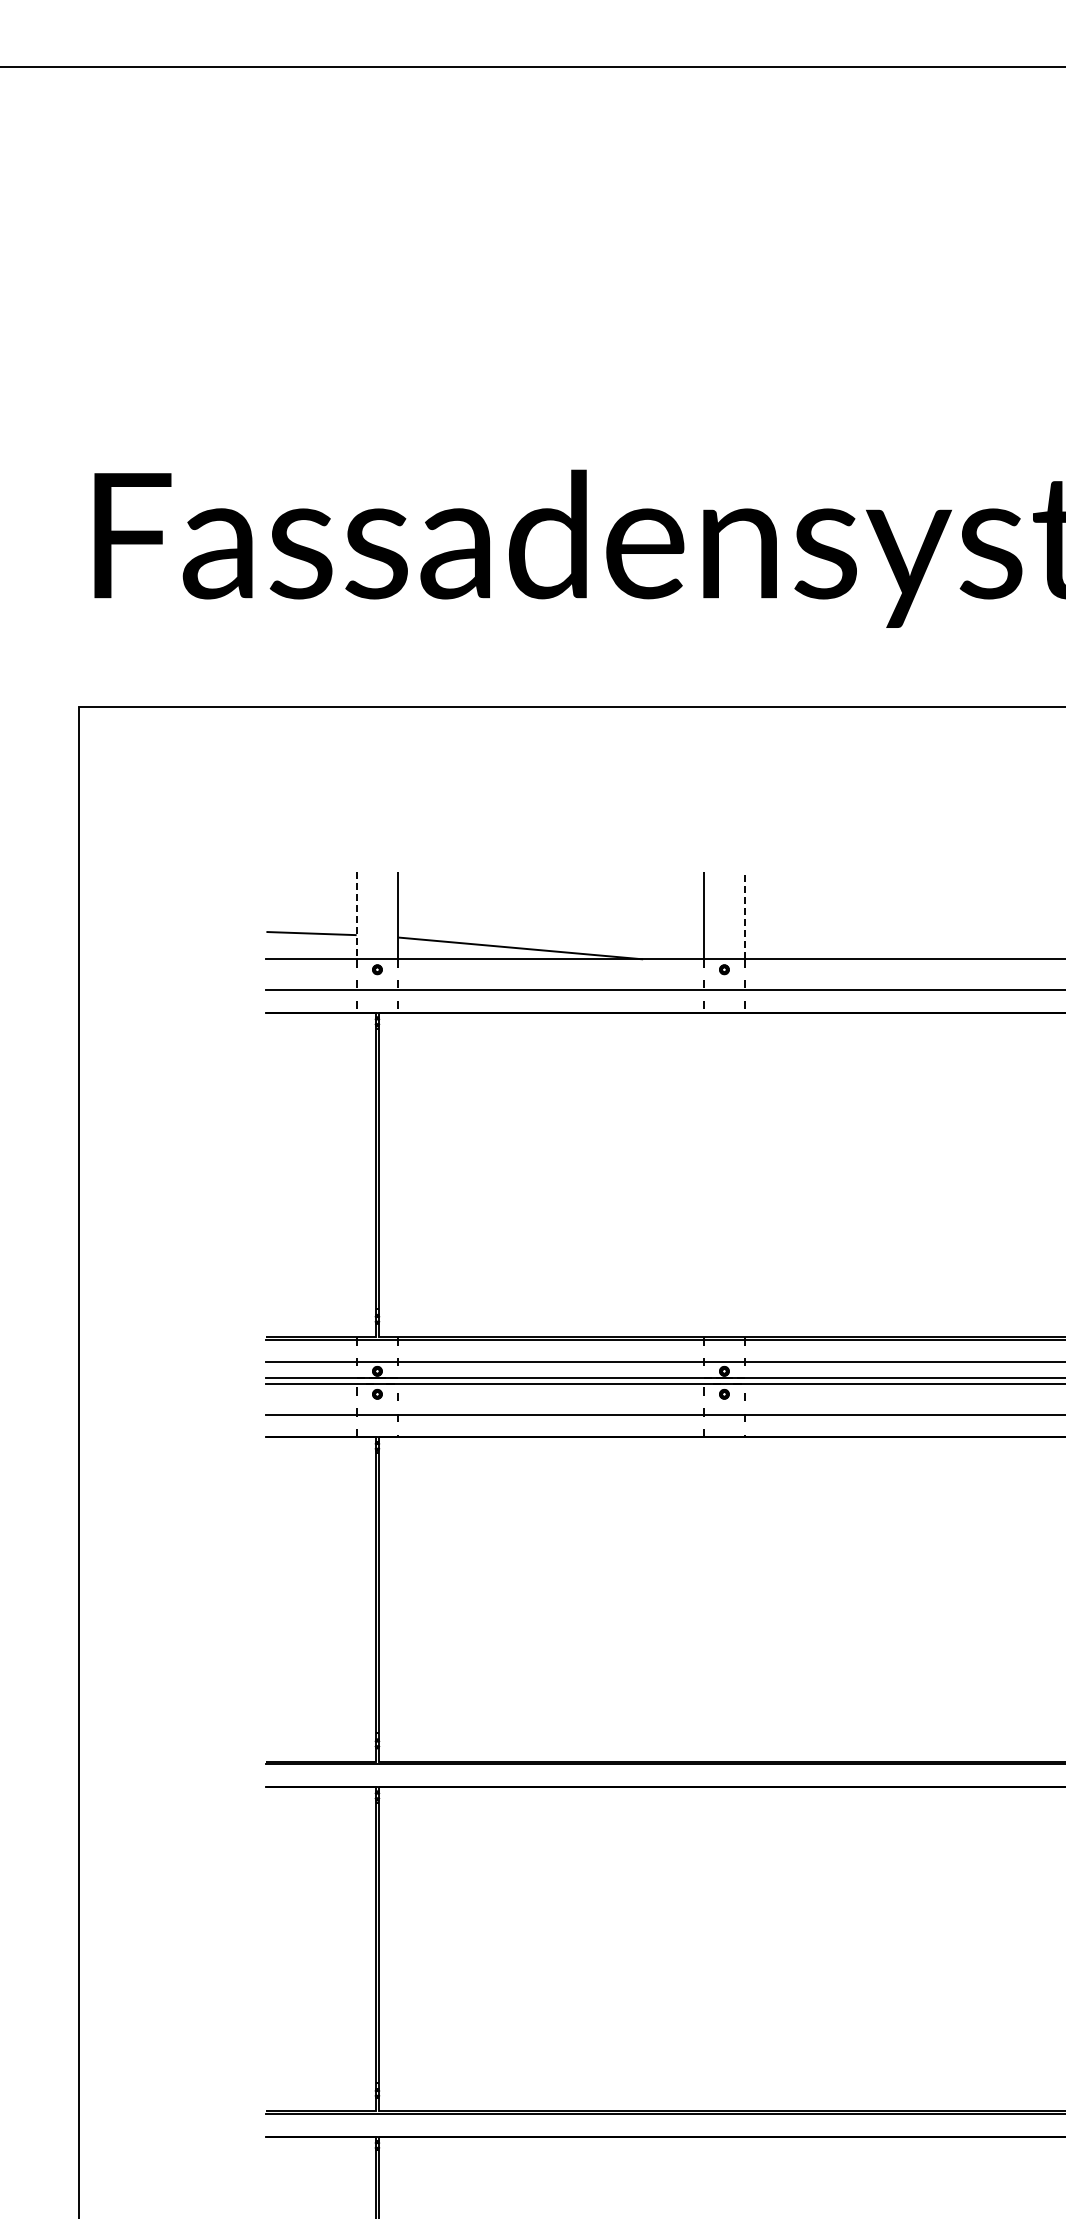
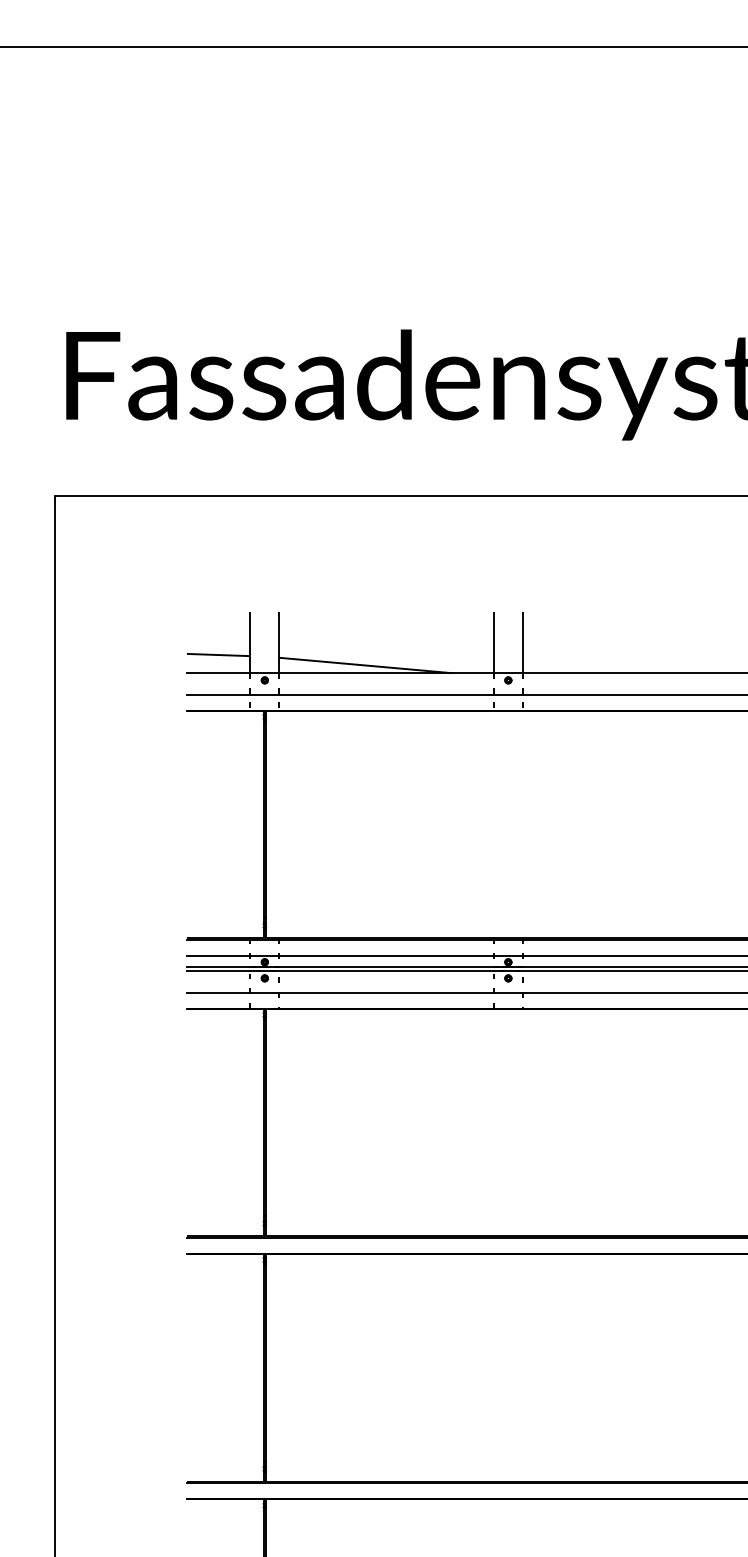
line: (356, 915) -> (250, 642), dashed -> solid
line: (745, 915) -> (523, 642), dashed -> solid

